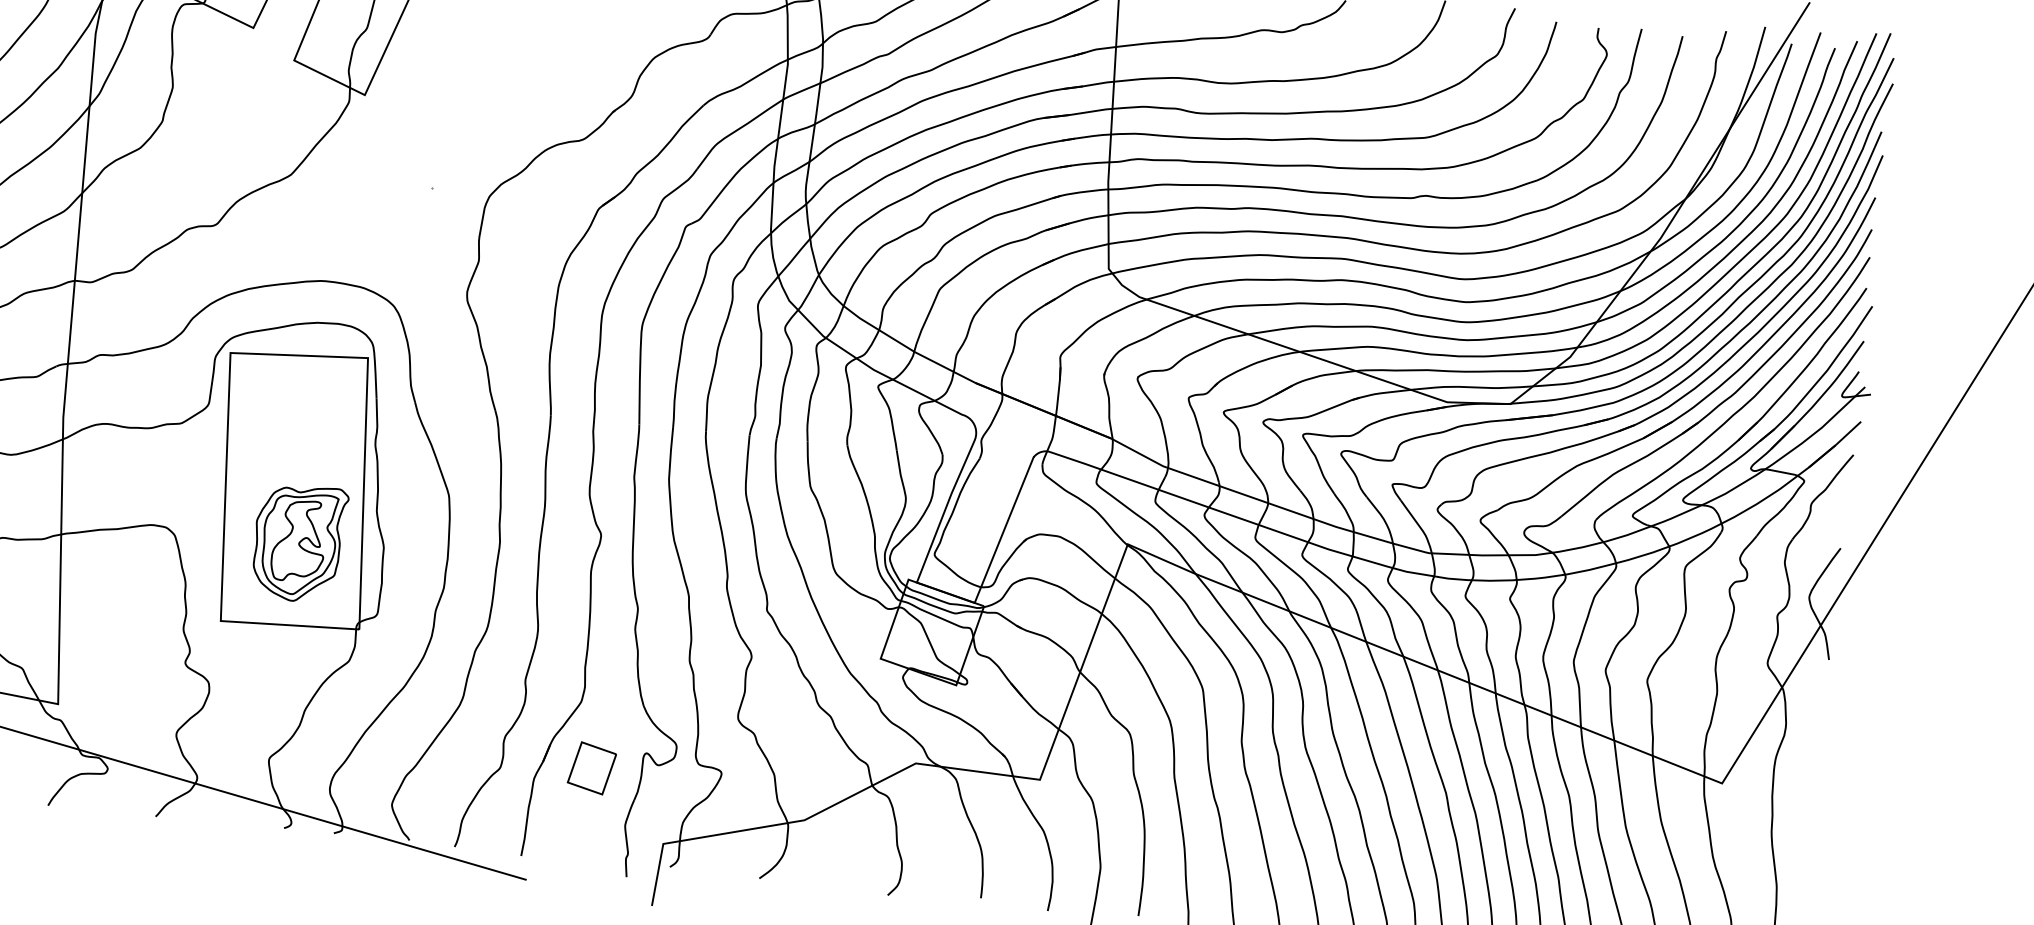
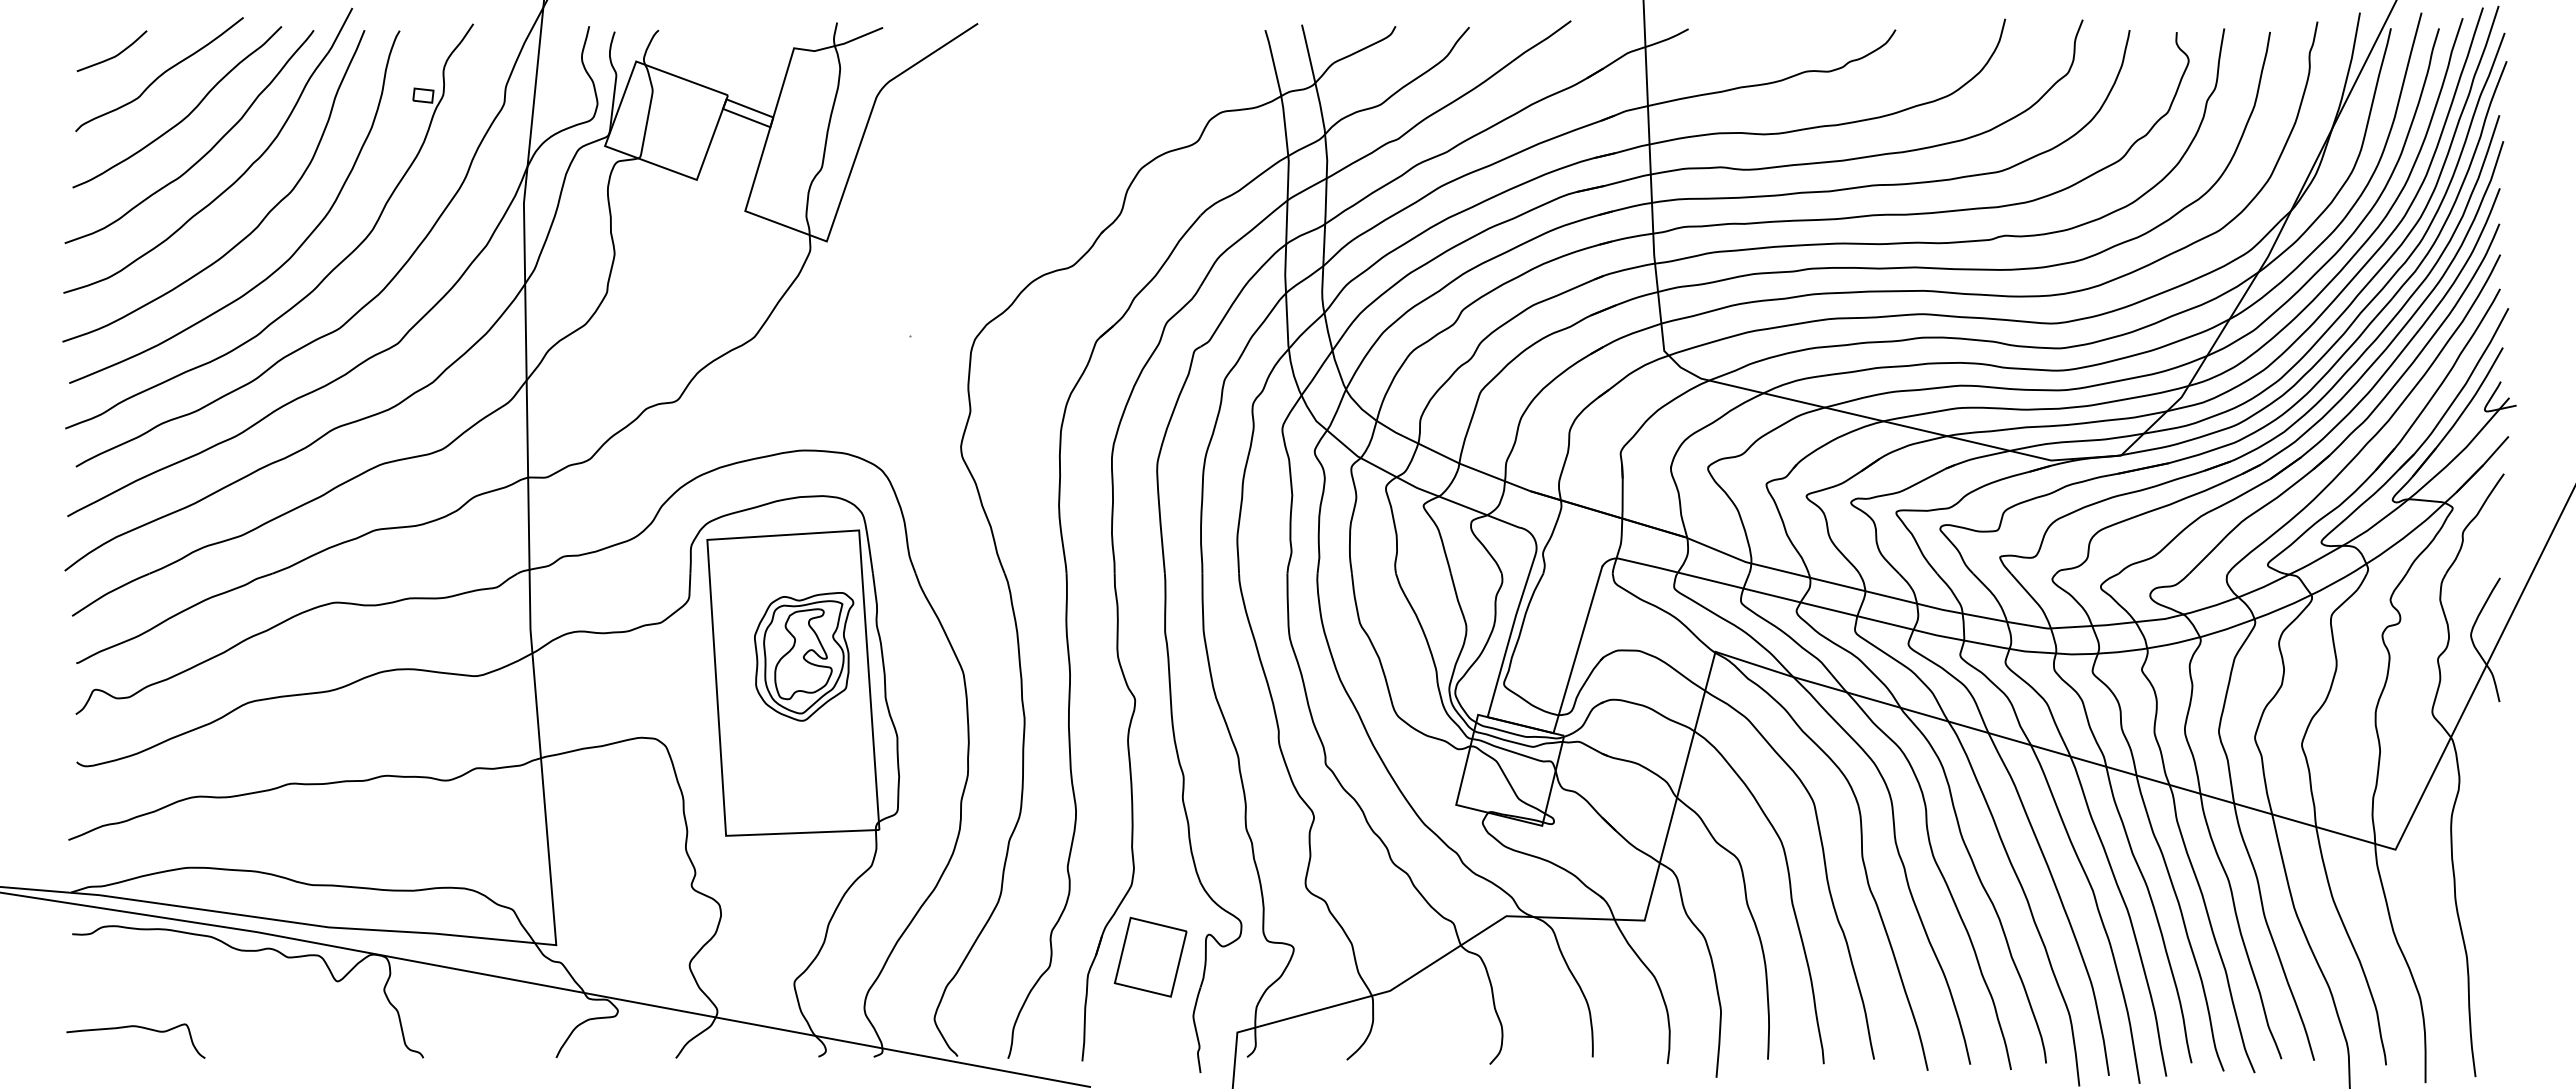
part: (299, 543) -> (804, 656), moved
part: (591, 767) -> (1150, 956), size x1.43

